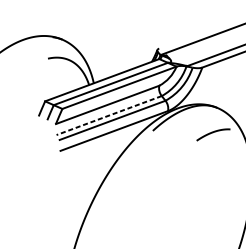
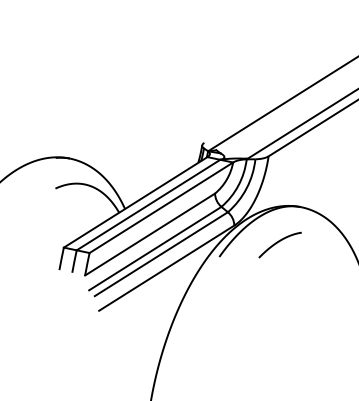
line: (108, 115) -> (154, 248), dashed -> solid
curve: (213, 133) -> (279, 242), moved

